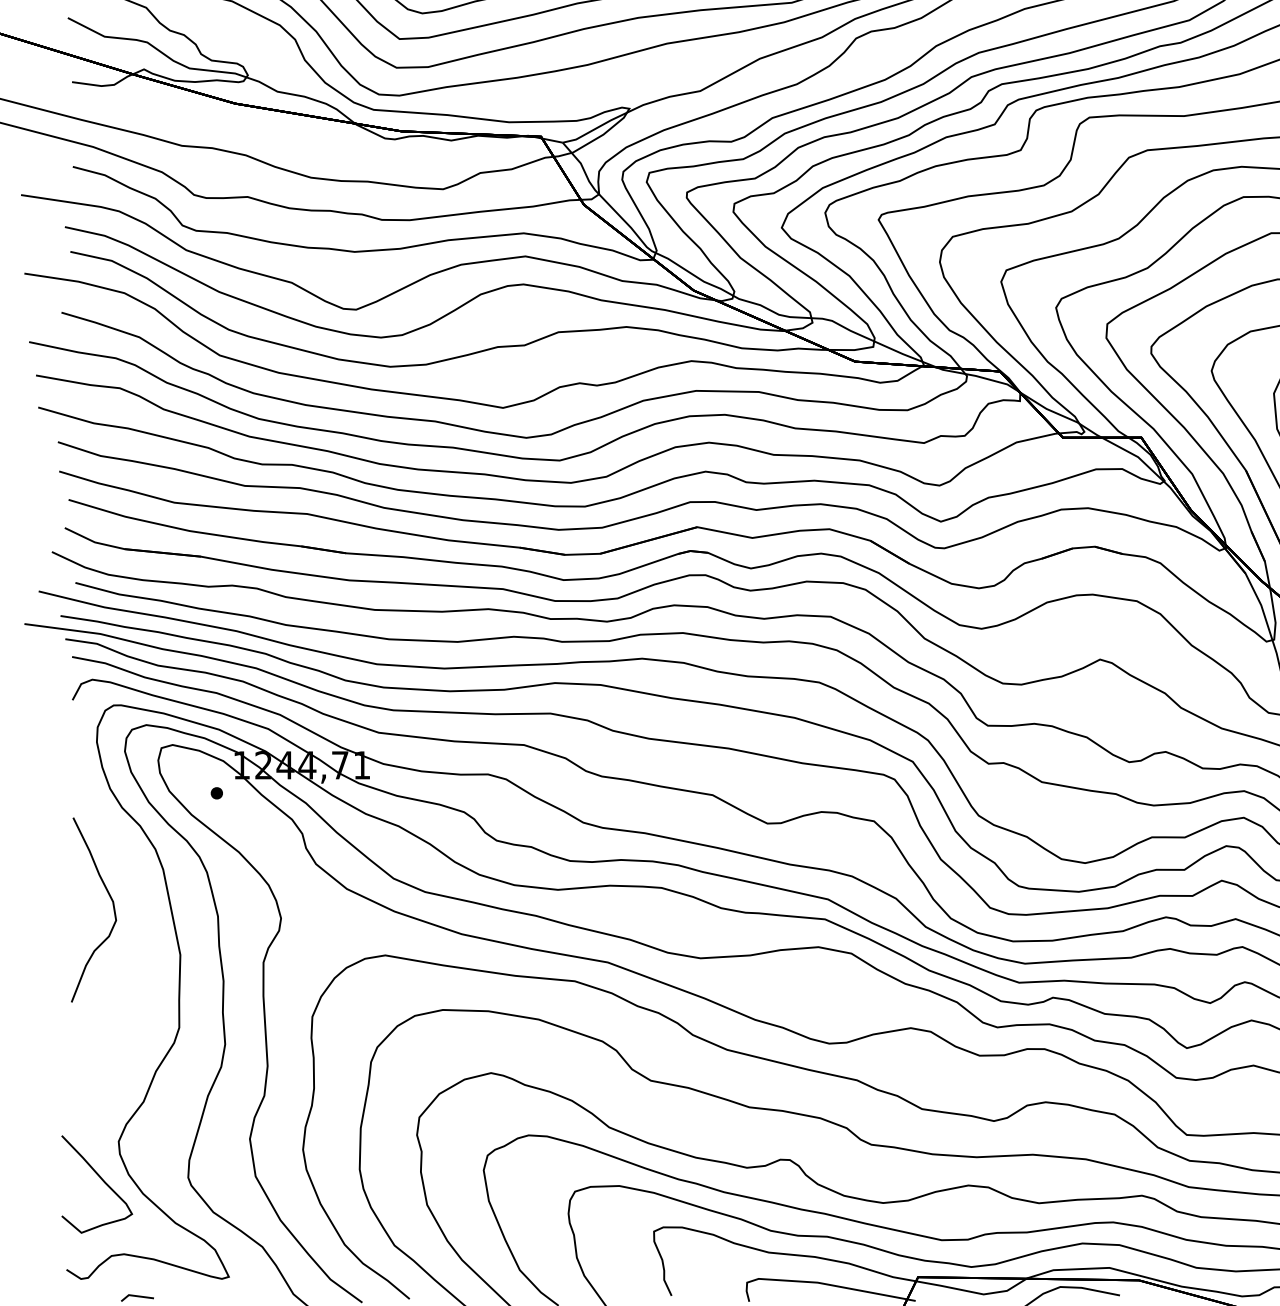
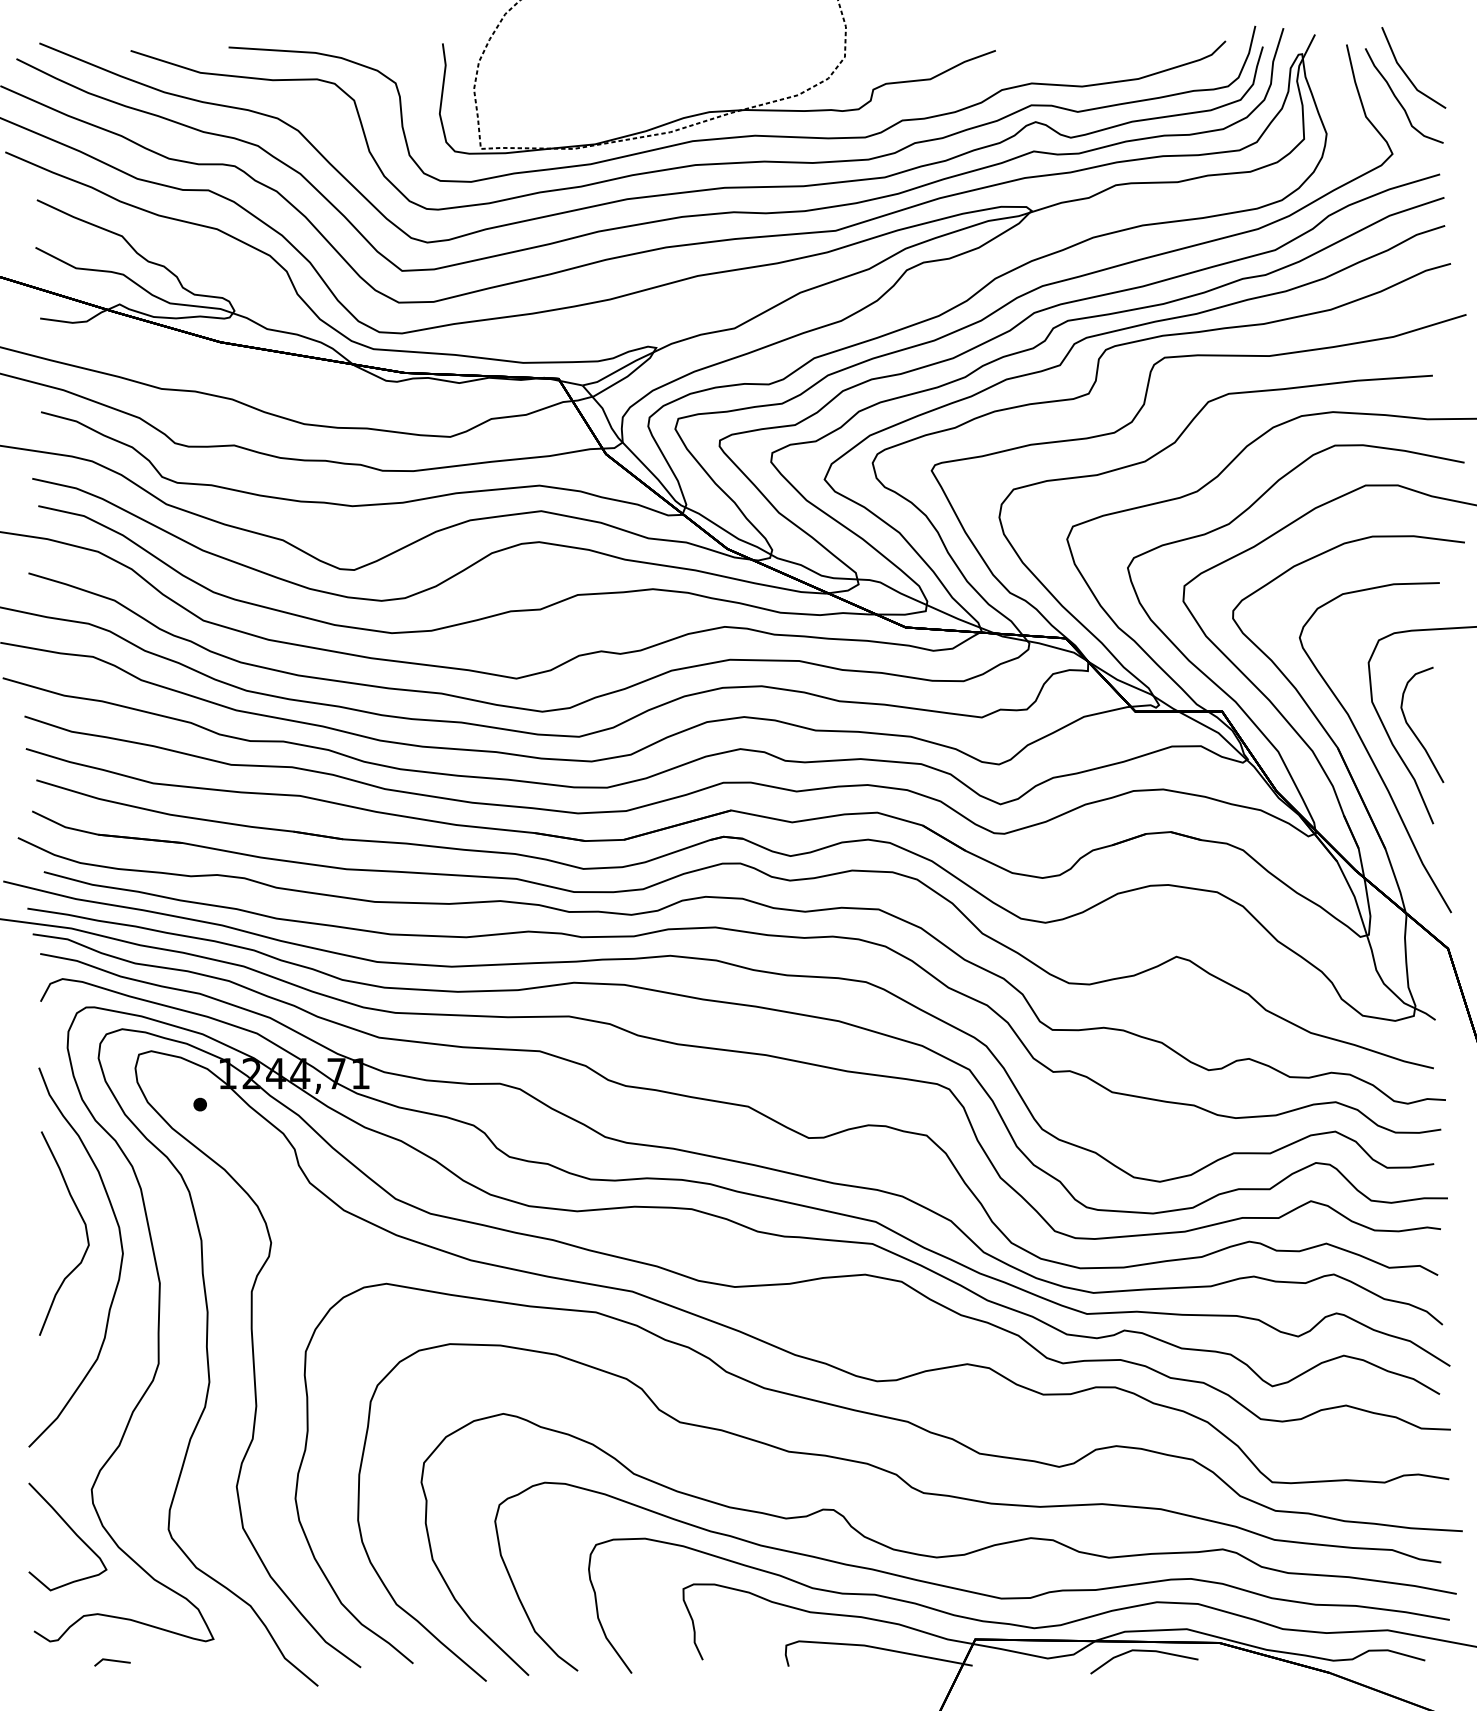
curve: (144, 935) -> (120, 1261), added

